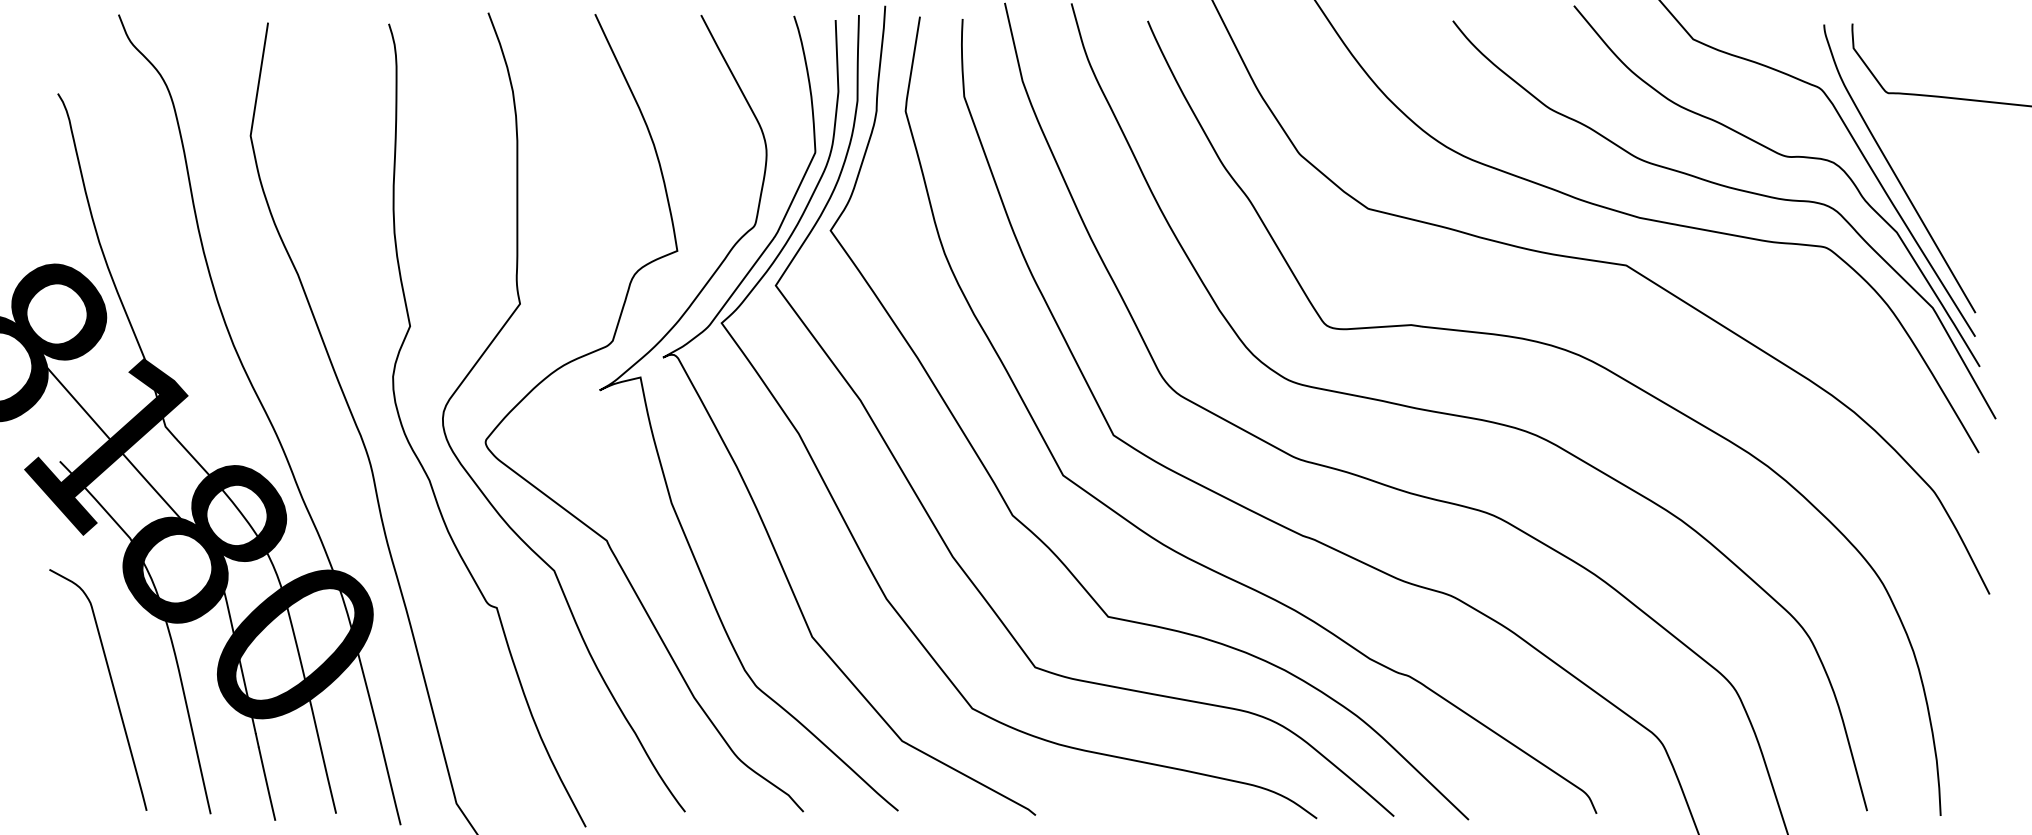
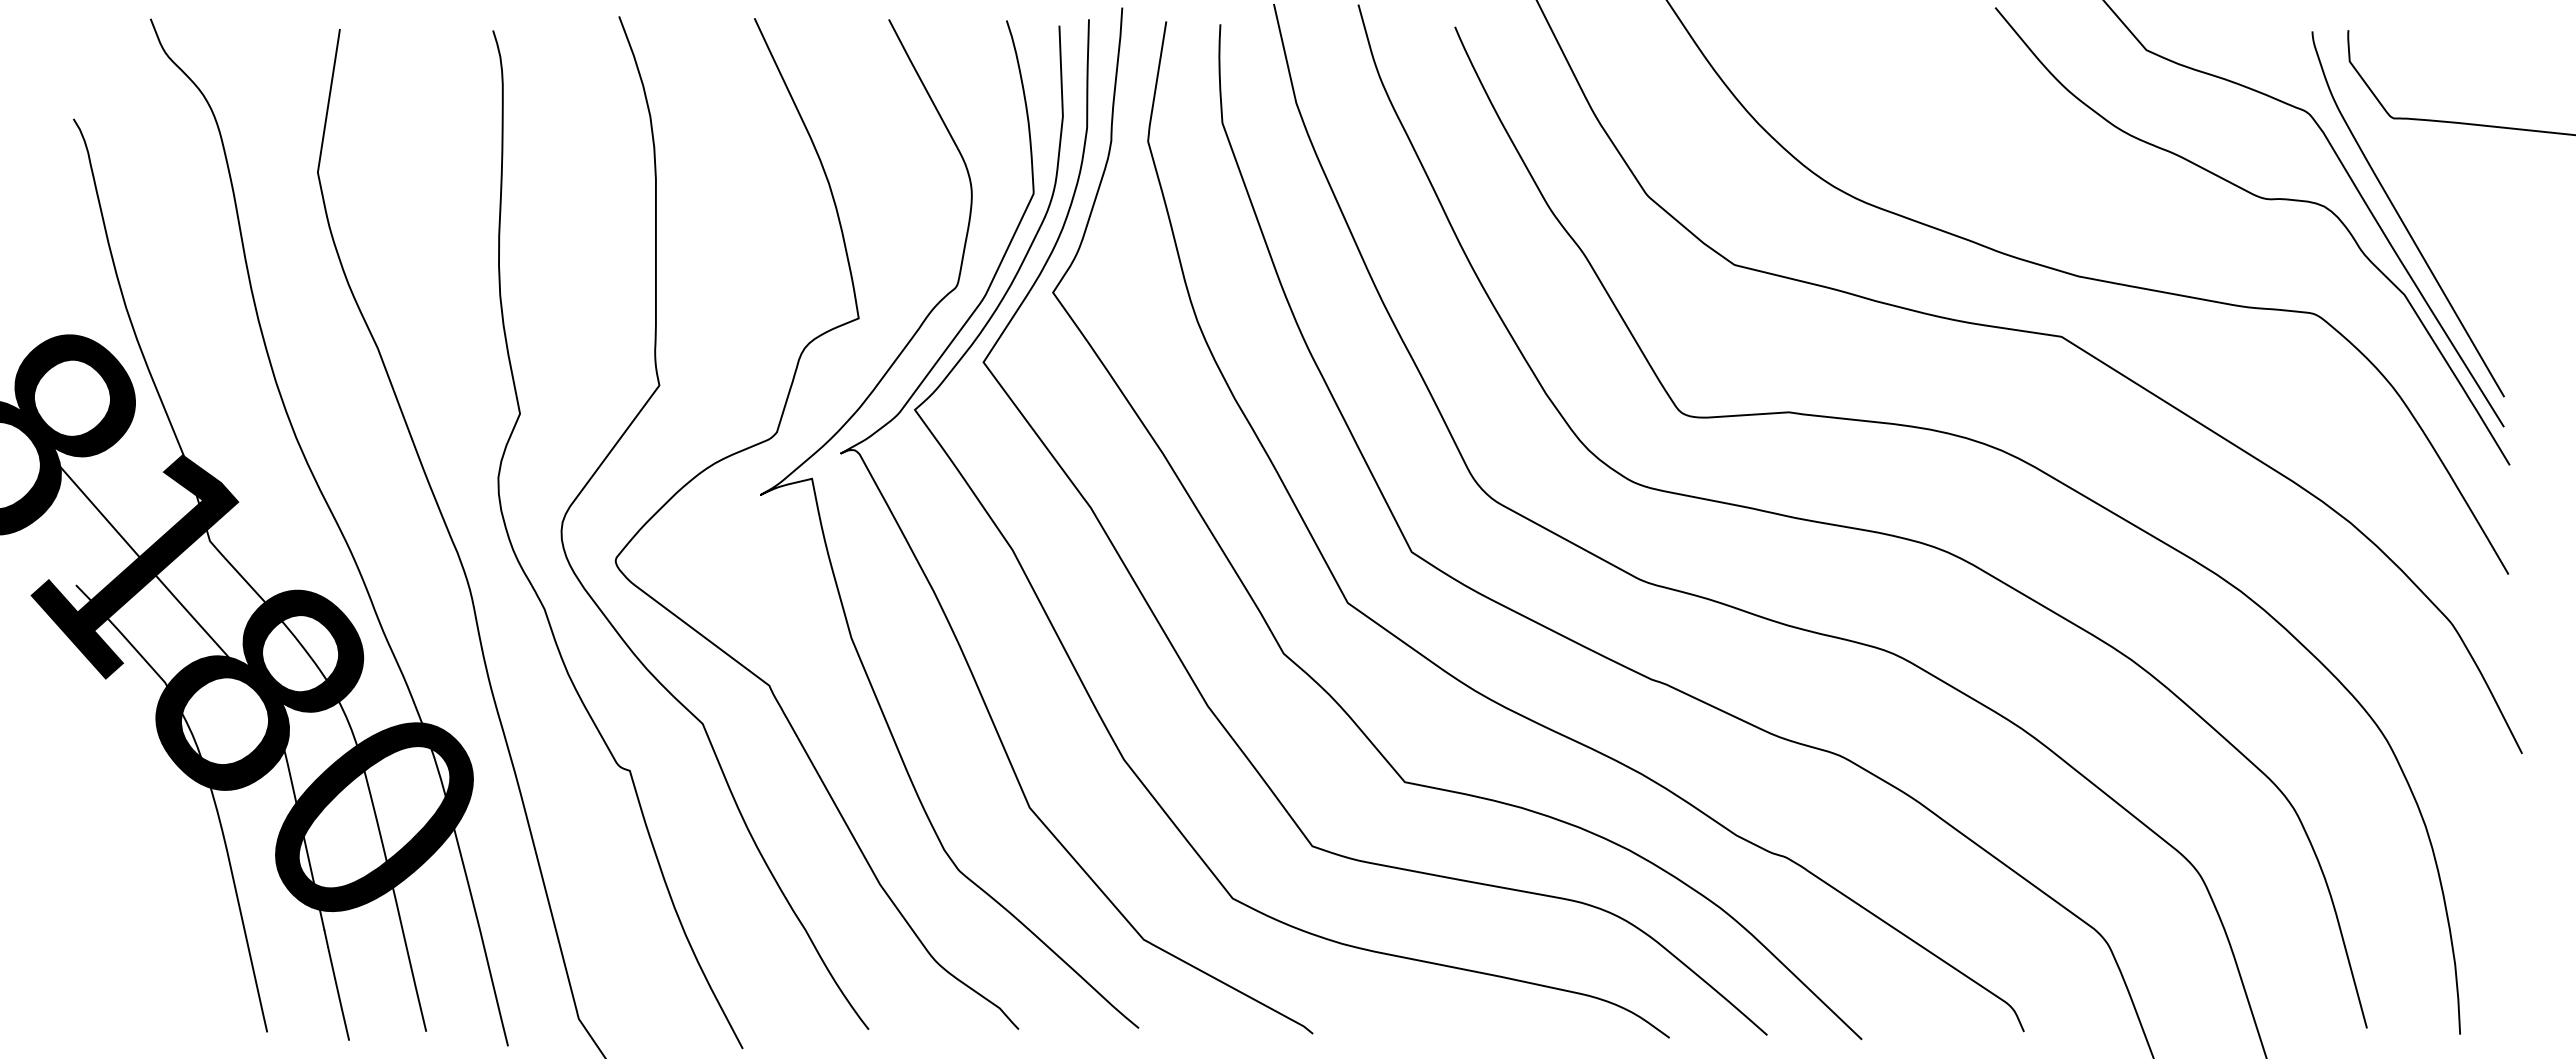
curve: (1730, 188) -> (2193, 239), removed
curve: (112, 686) -> (142, 870), removed

